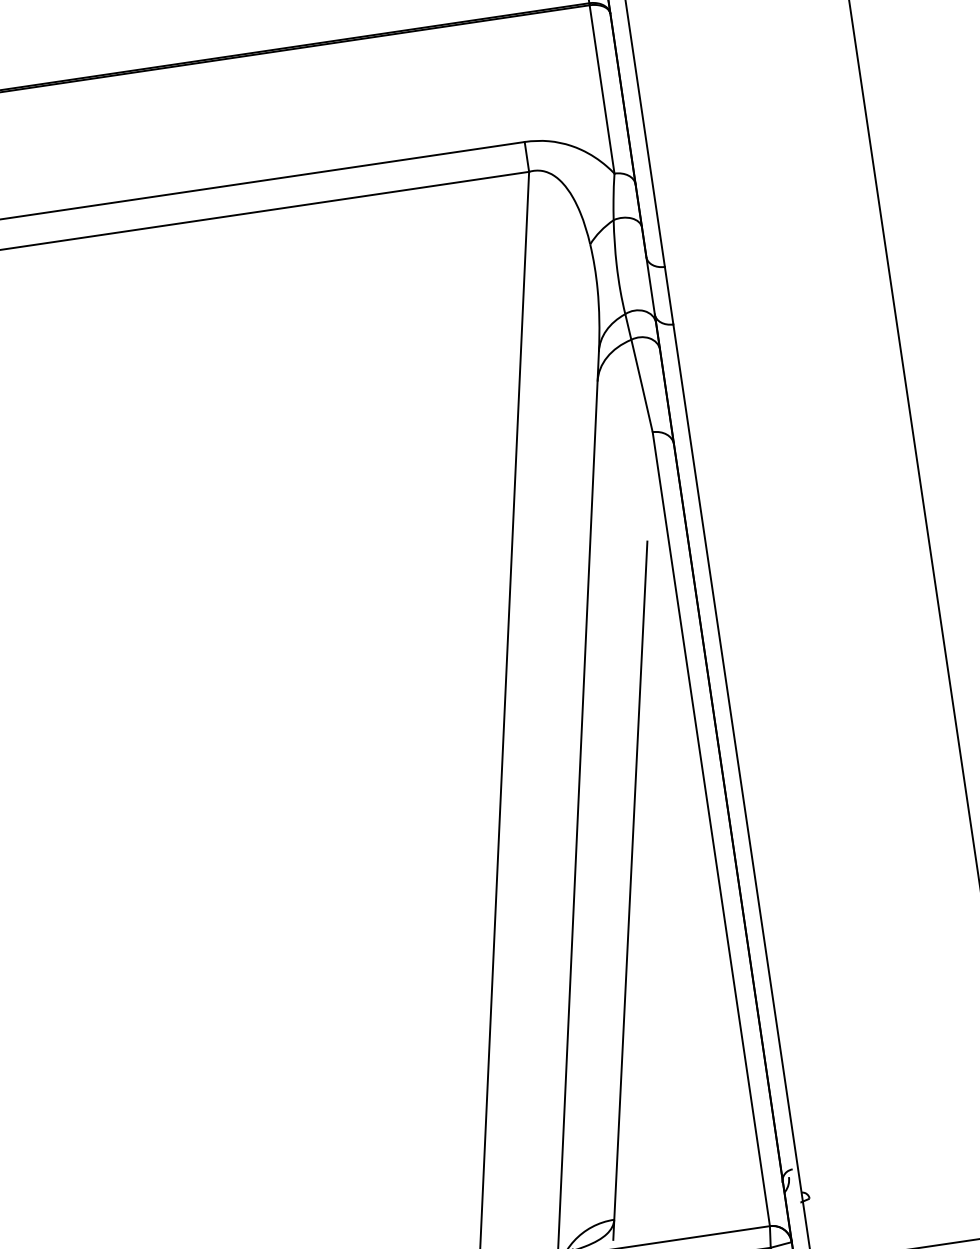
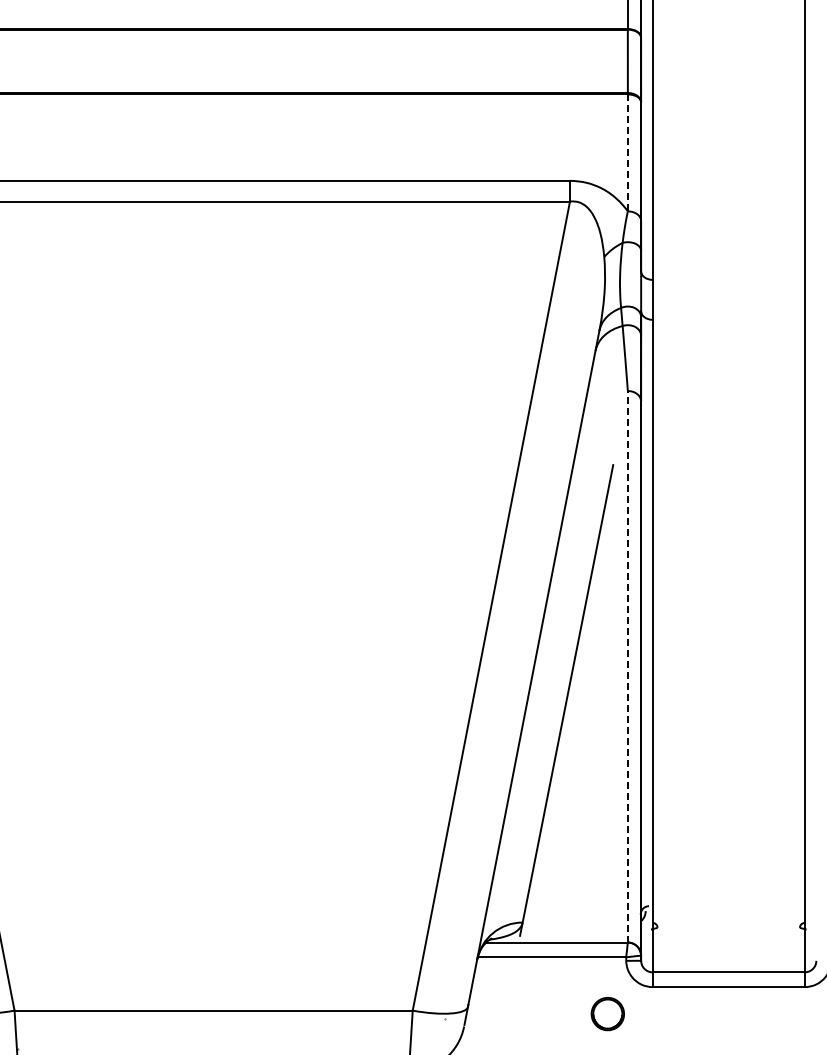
line: (601, 88) -> (627, 152), solid -> dashed
line: (710, 828) -> (627, 666), solid -> dashed

